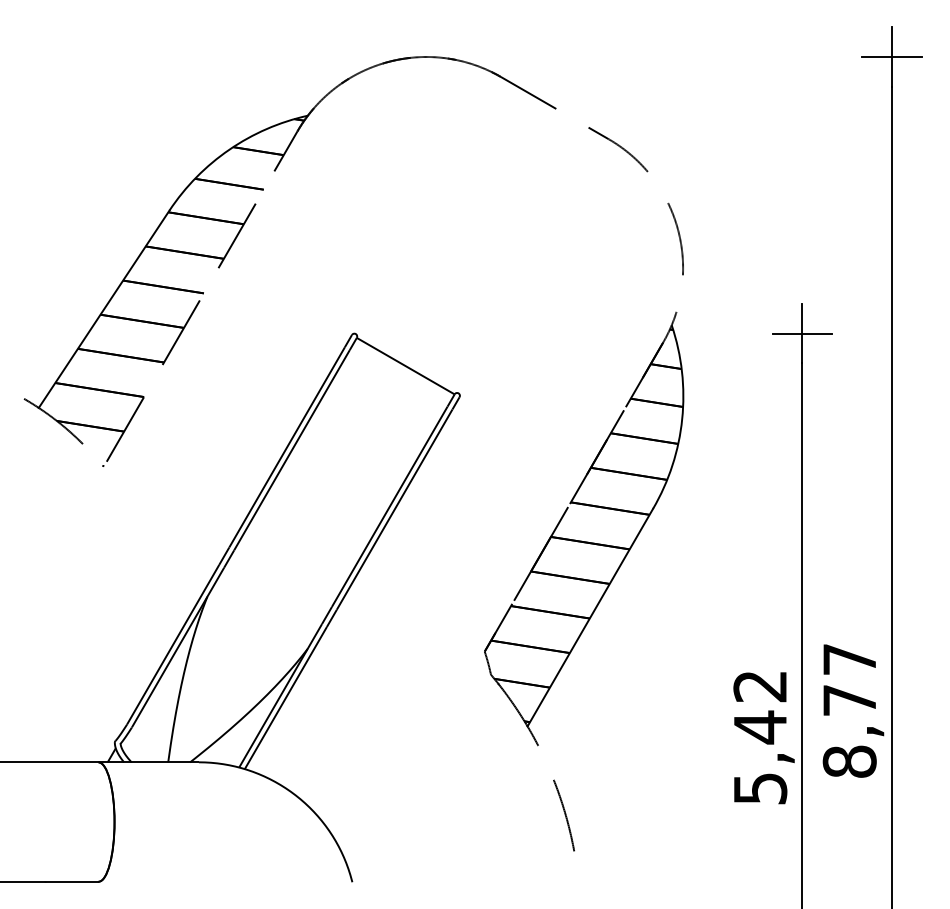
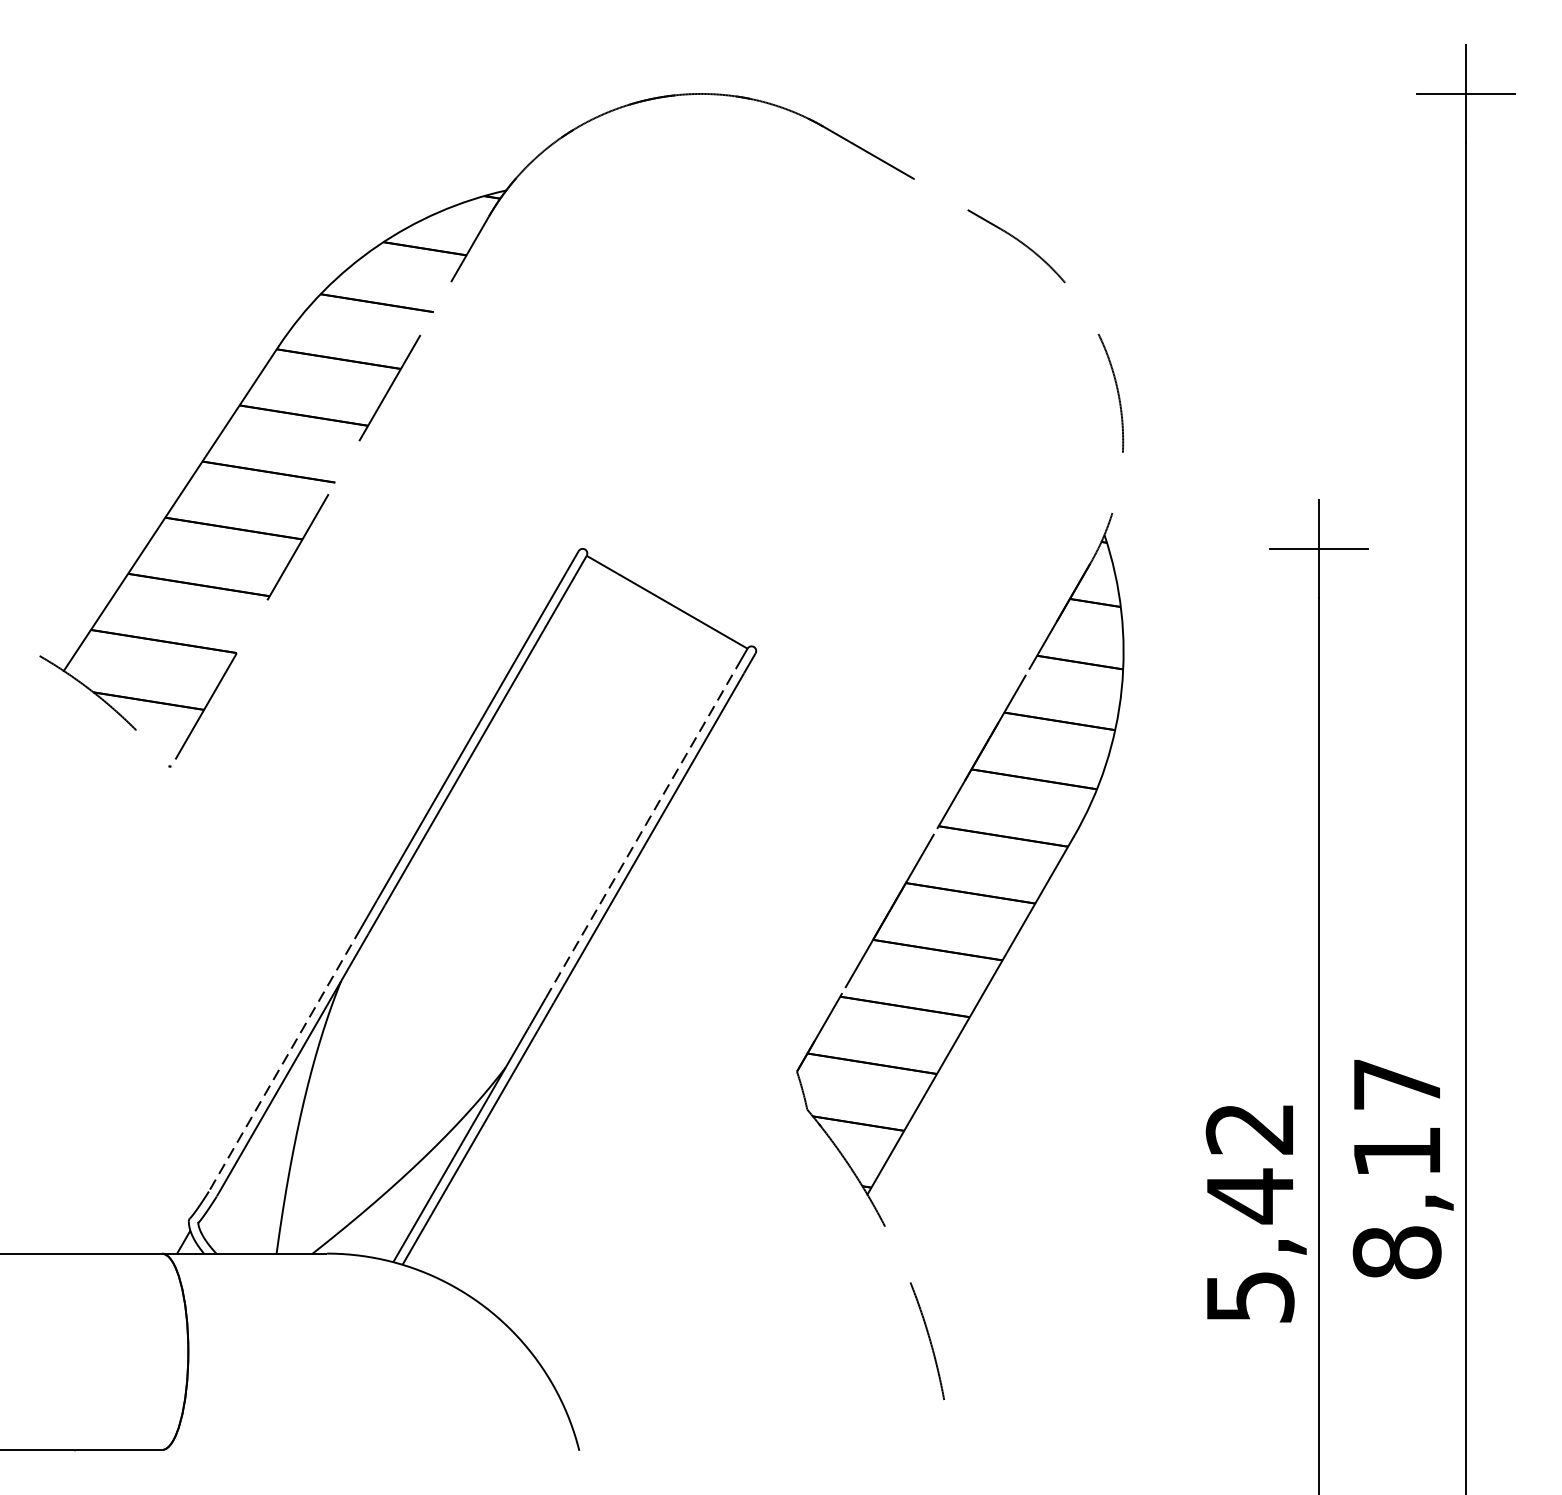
line: (389, 506) -> (640, 832), solid -> dashed
line: (172, 645) -> (283, 1061), solid -> dashed
text: (849, 700) -> (1396, 1151), 8,77 -> 8,17

